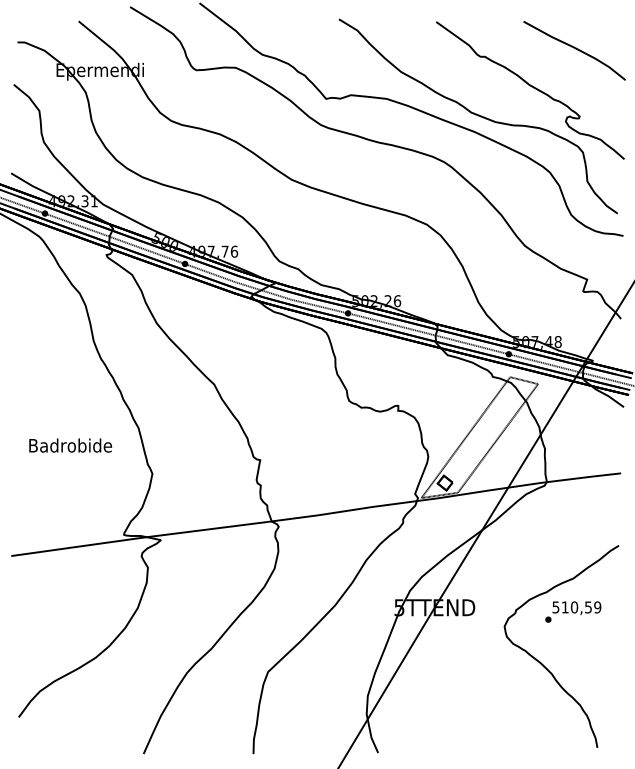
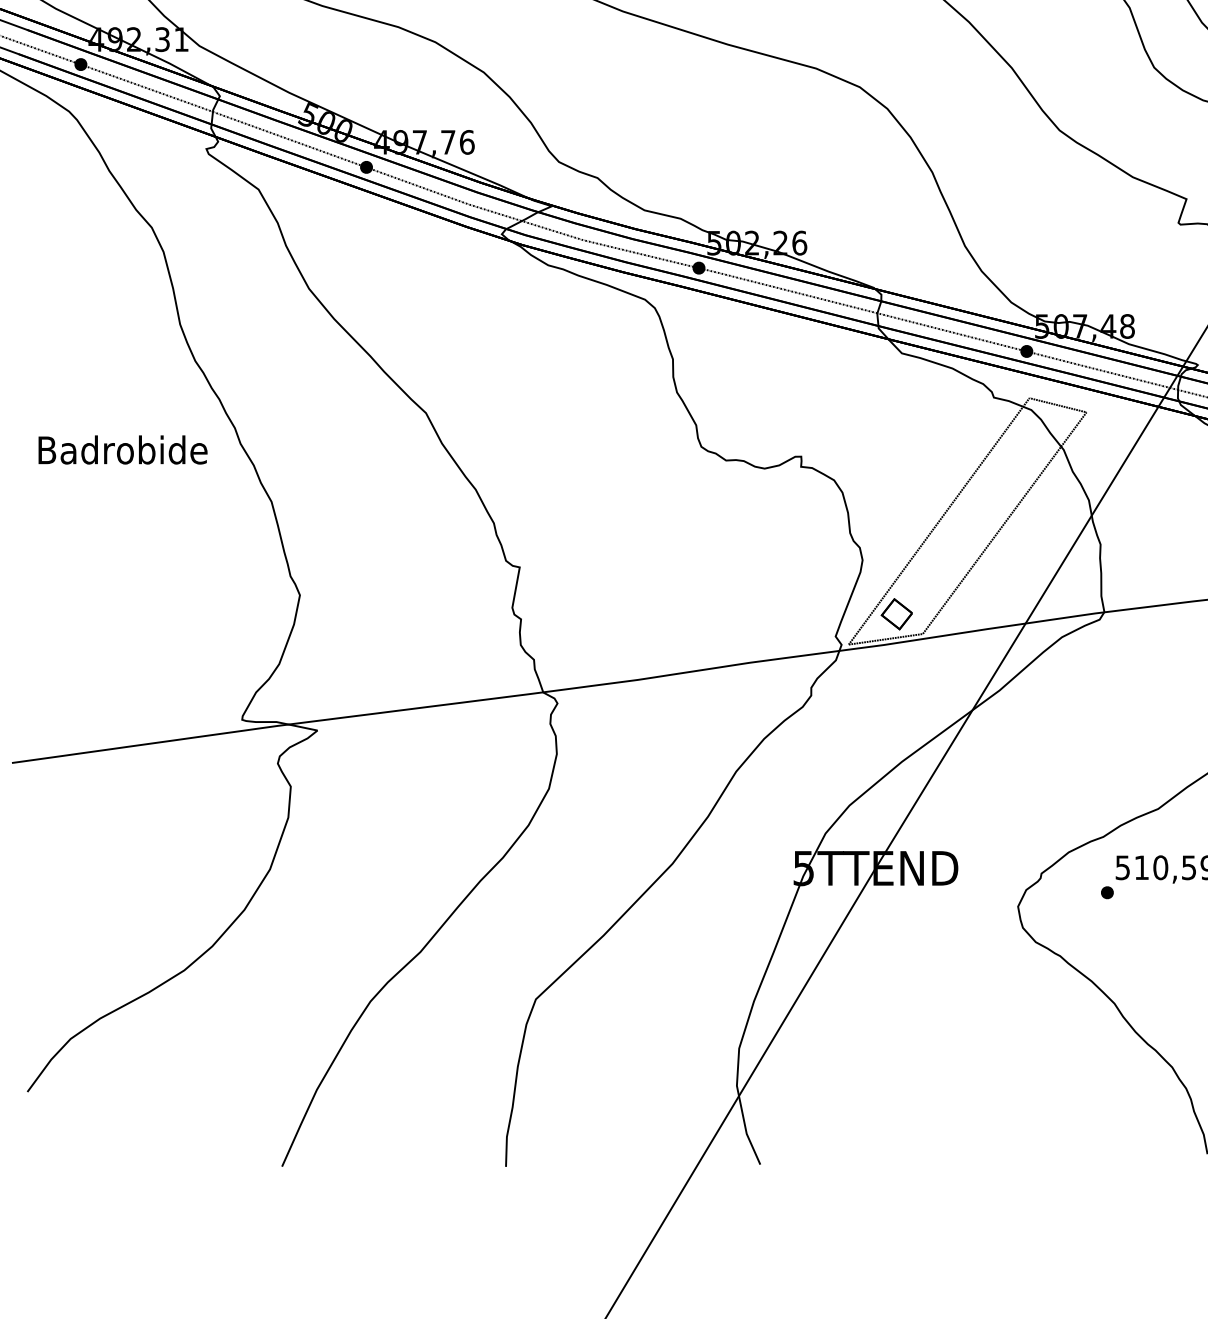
text: (70, 445) -> (122, 449), moved

